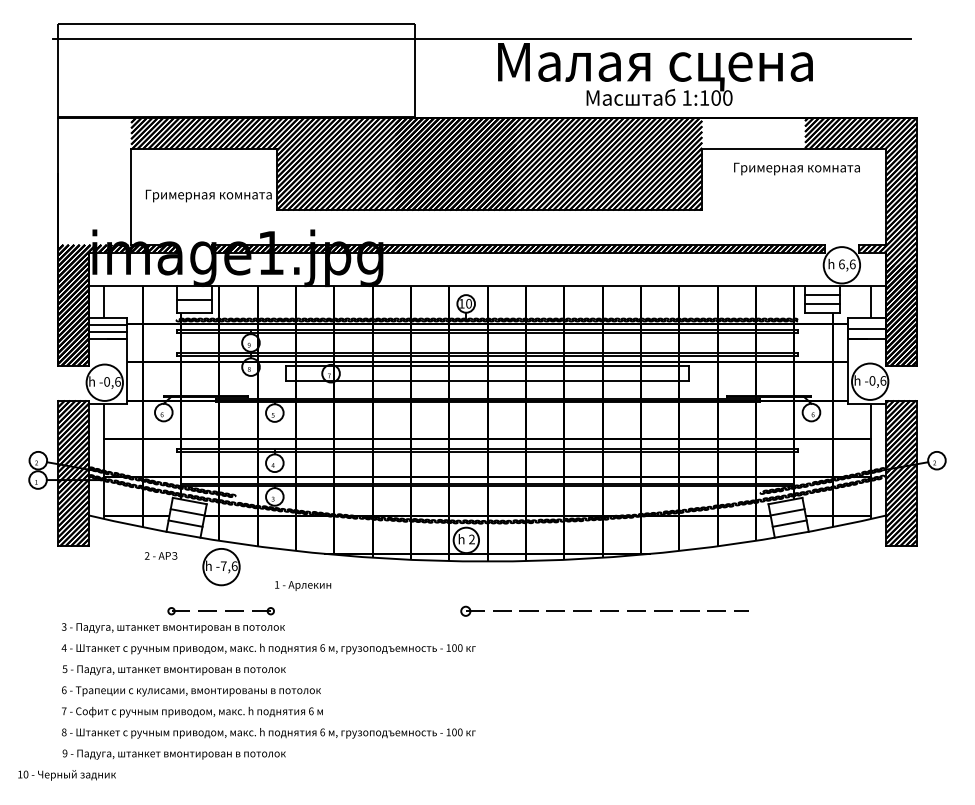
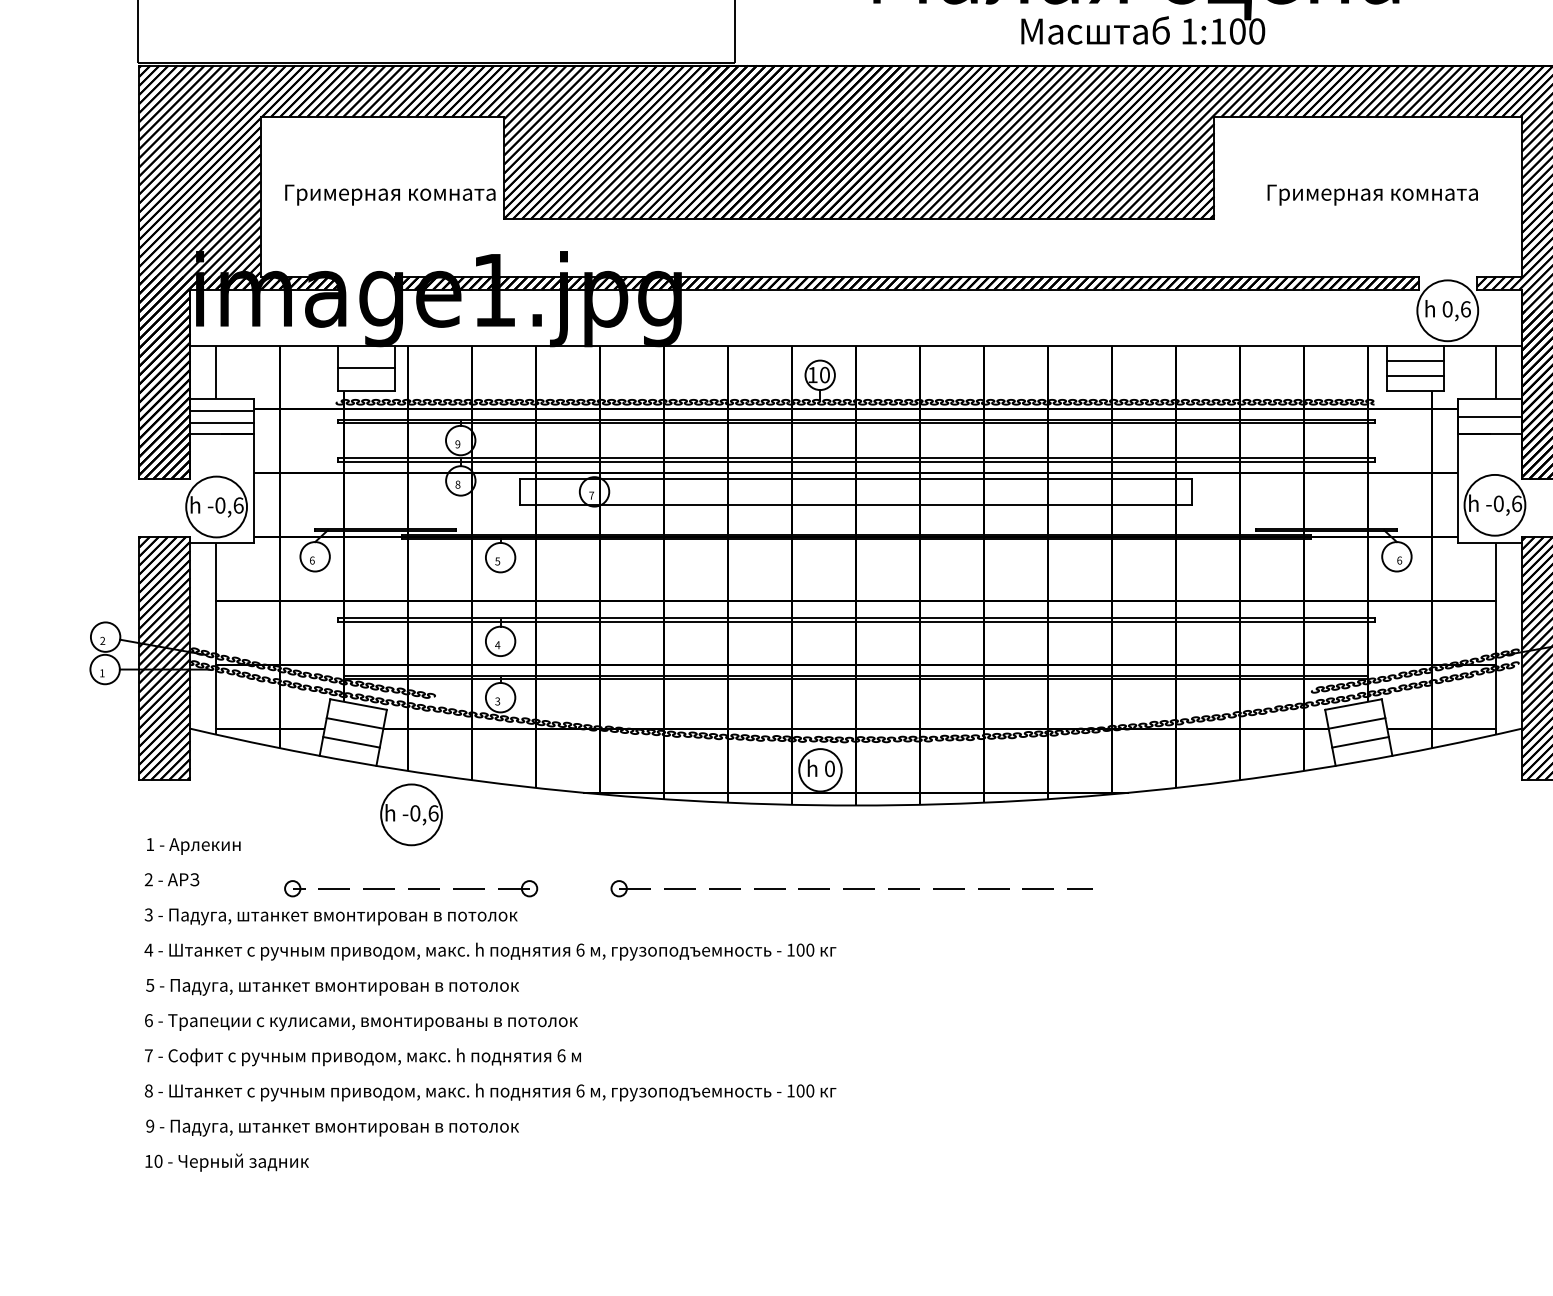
hatch: (753, 133) -> (1300, 90), added
text: (796, 168) -> (1371, 194), moved
hatch: (94, 181) -> (199, 170), added
text: (841, 263) -> (1447, 307), 6,6 -> 0,6
text: (471, 539) -> (829, 768), 2 -> 0
text: (161, 555) -> (172, 879), moved
text: (223, 566) -> (414, 813), -7,6 -> -0,6
text: (303, 585) -> (194, 845), moved
part: (220, 610) -> (409, 887), size x1.43
part: (604, 610) -> (850, 887), moved
text: (66, 775) -> (226, 1162), moved

